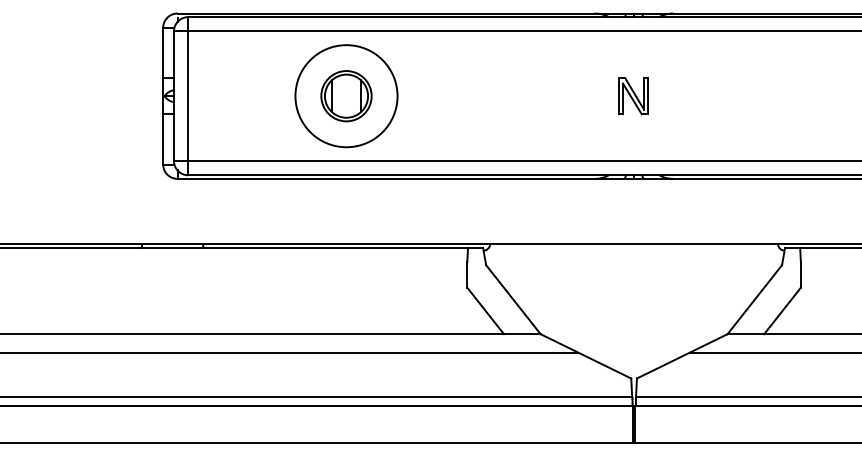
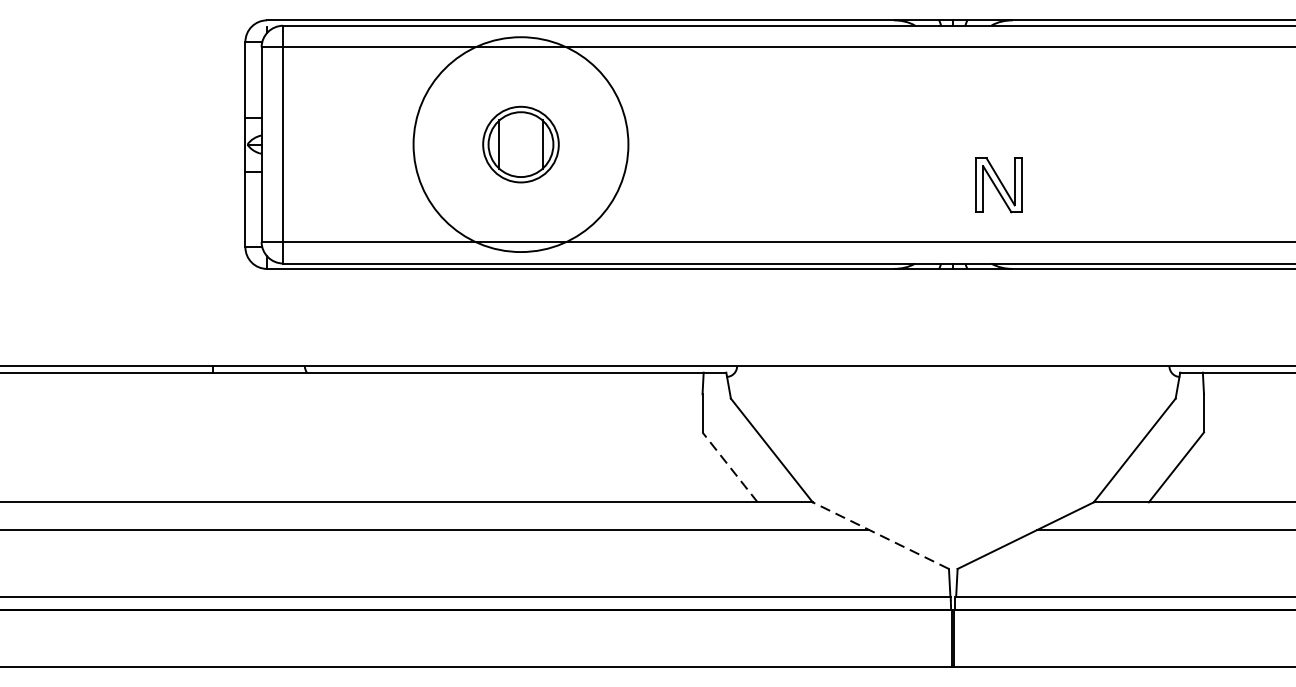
circle: (346, 96) -> (520, 145), size x1.4
part: (633, 96) -> (998, 185), moved
line: (485, 310) -> (729, 466), solid -> dashed
line: (585, 356) -> (880, 535), solid -> dashed

